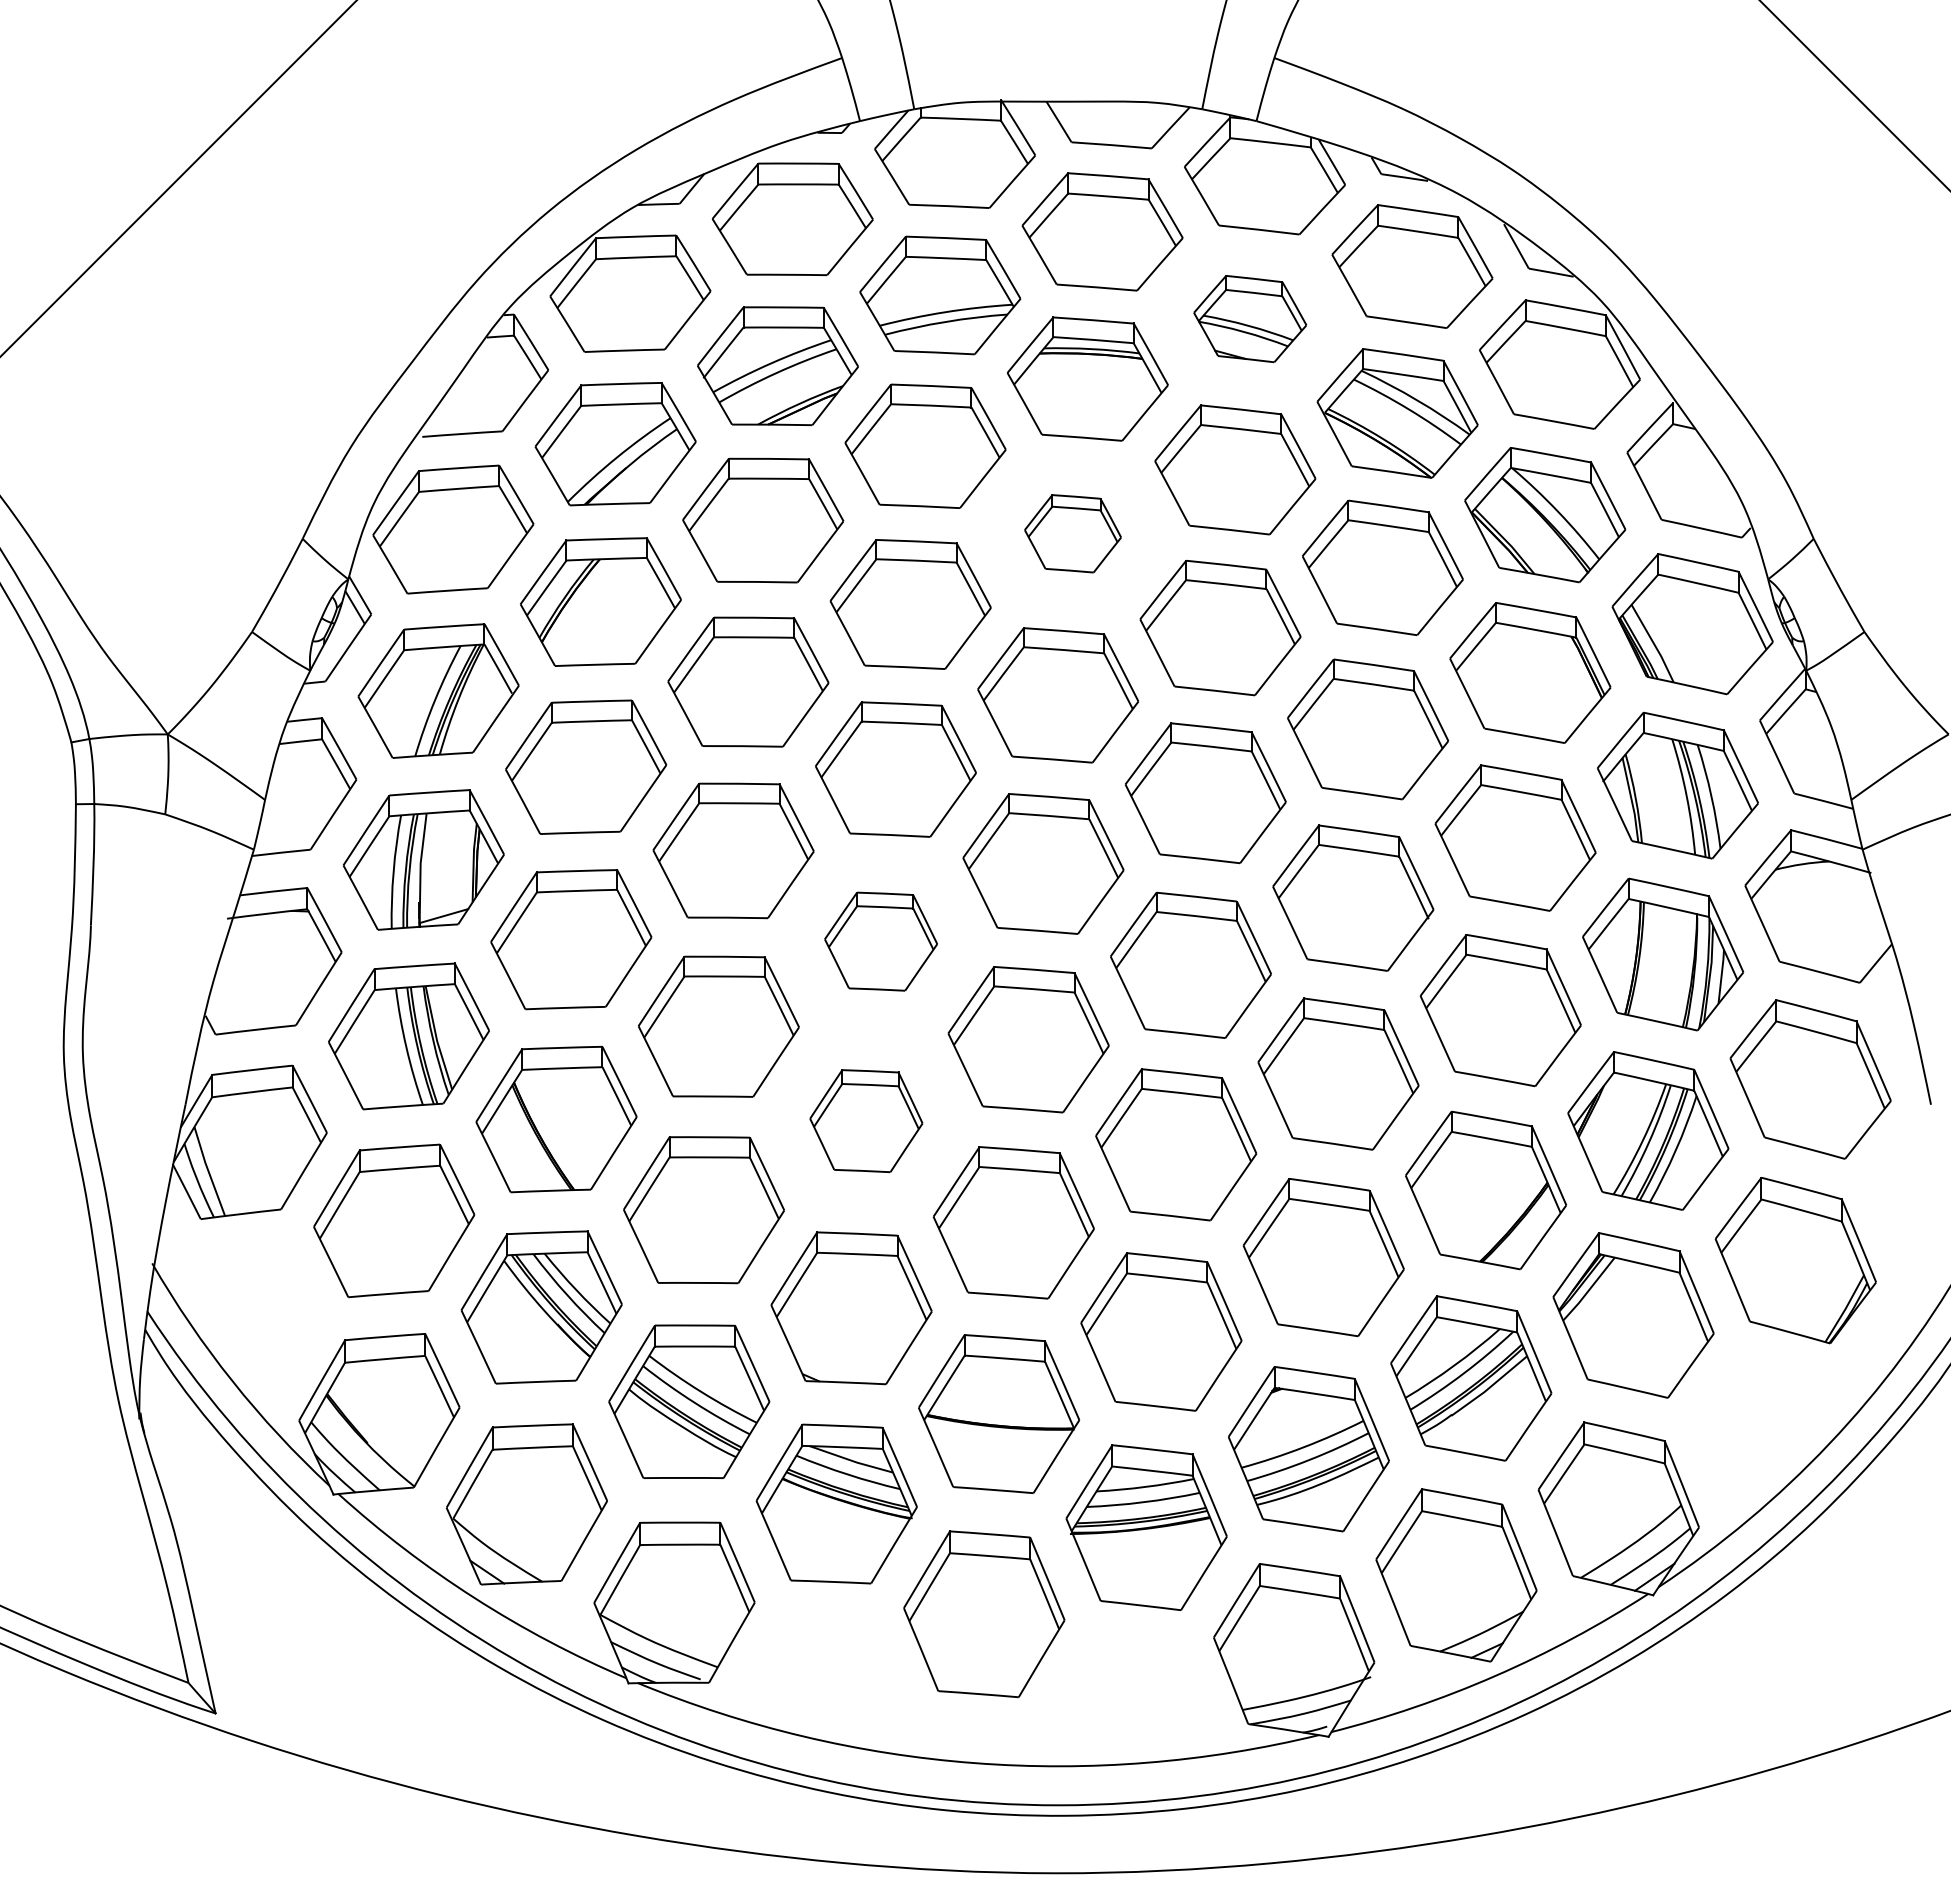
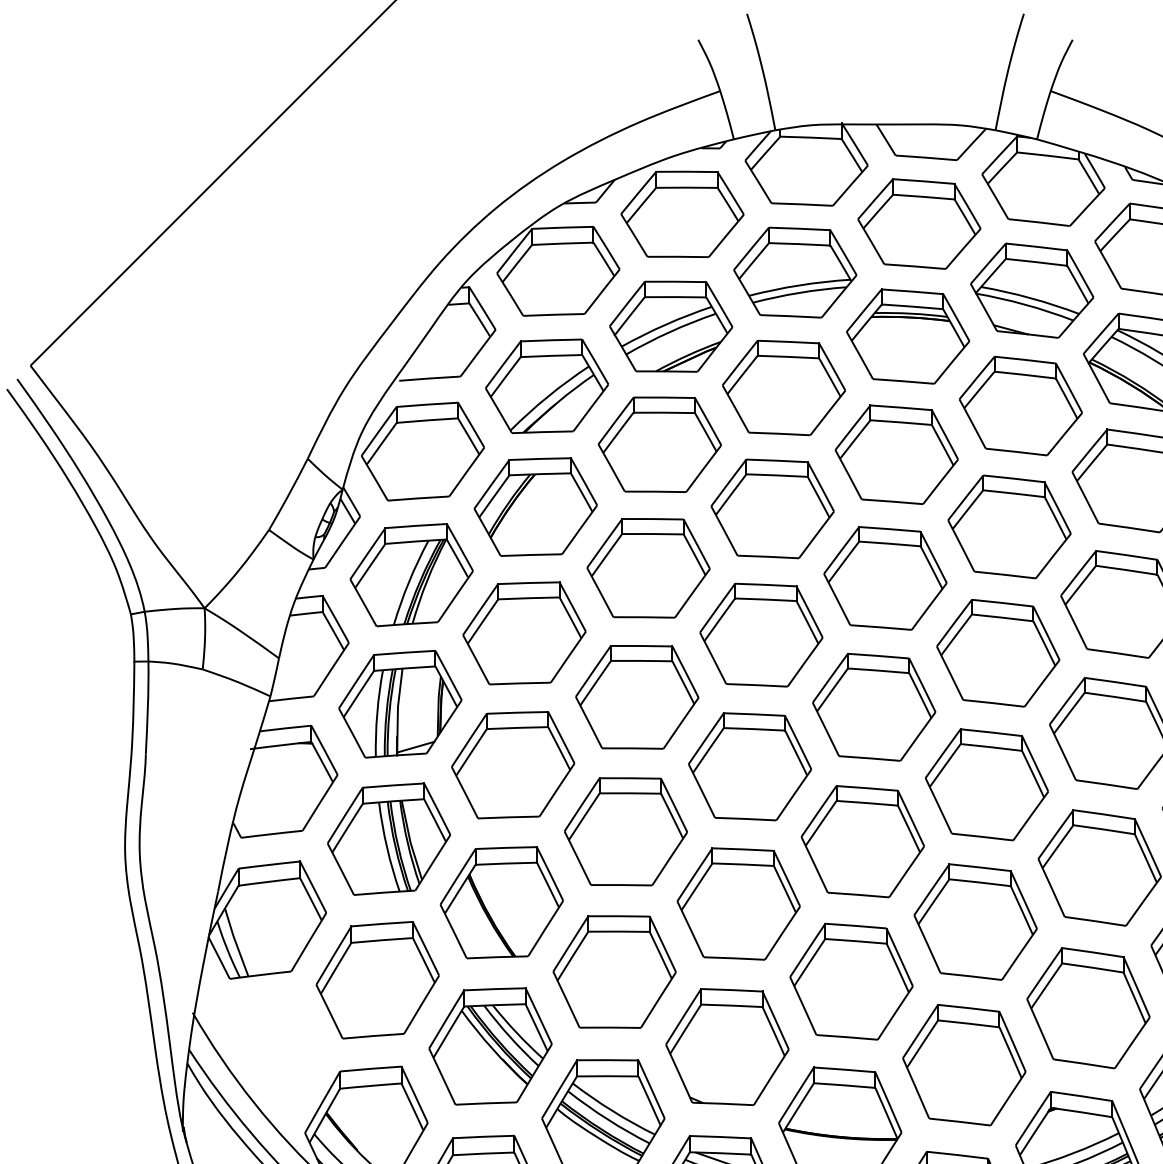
part: (1250, 318) -> (1032, 290), size x1.43
part: (1072, 533) -> (896, 454), size x1.67
part: (880, 941) -> (749, 766), size x1.43
part: (866, 1120) -> (738, 903), size x1.43

